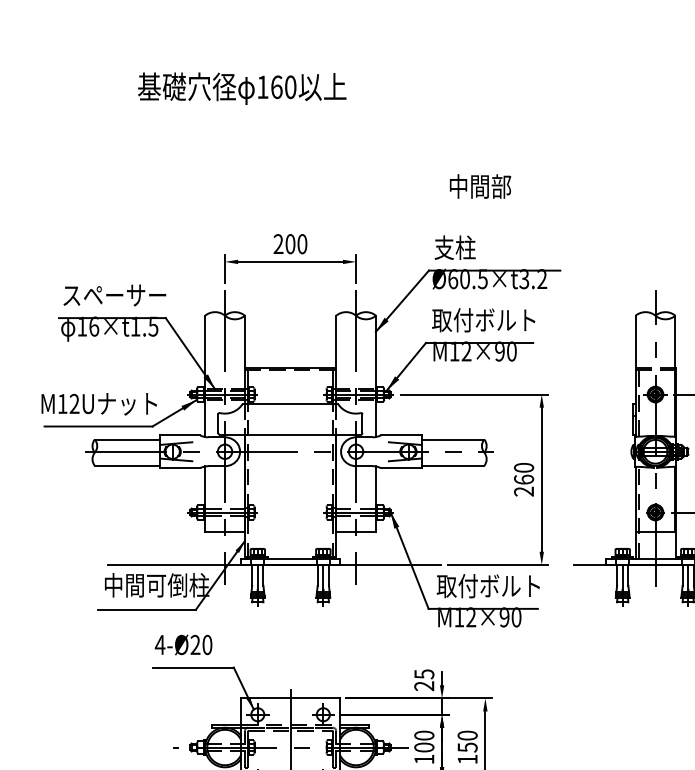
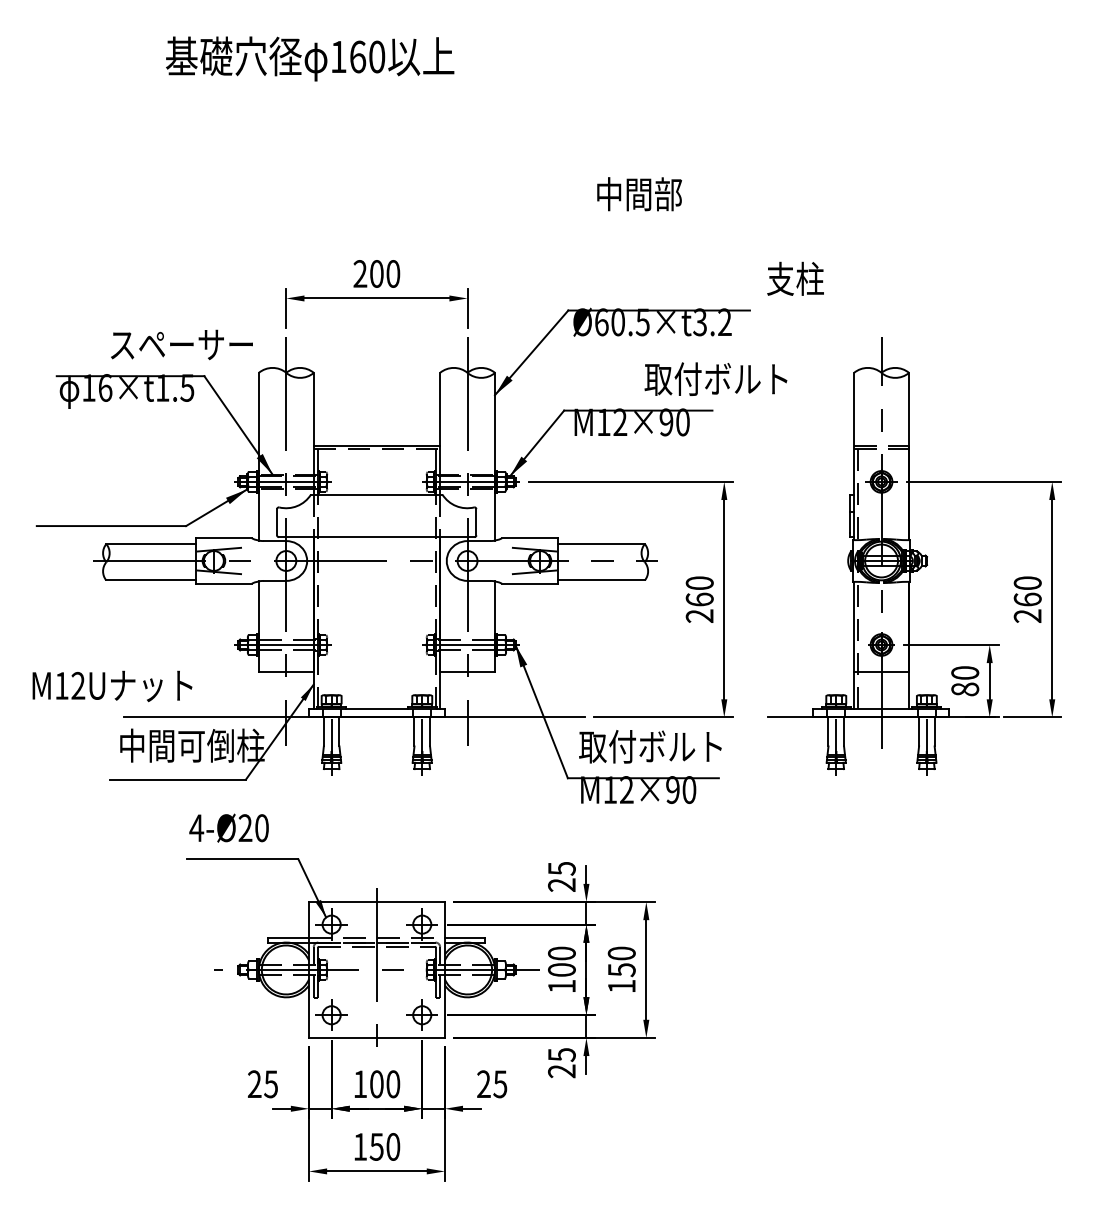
text: (455, 247) -> (795, 278), moved
text: (114, 295) -> (181, 344), moved
text: (483, 319) -> (715, 378), moved
text: (99, 404) -> (112, 686), moved

